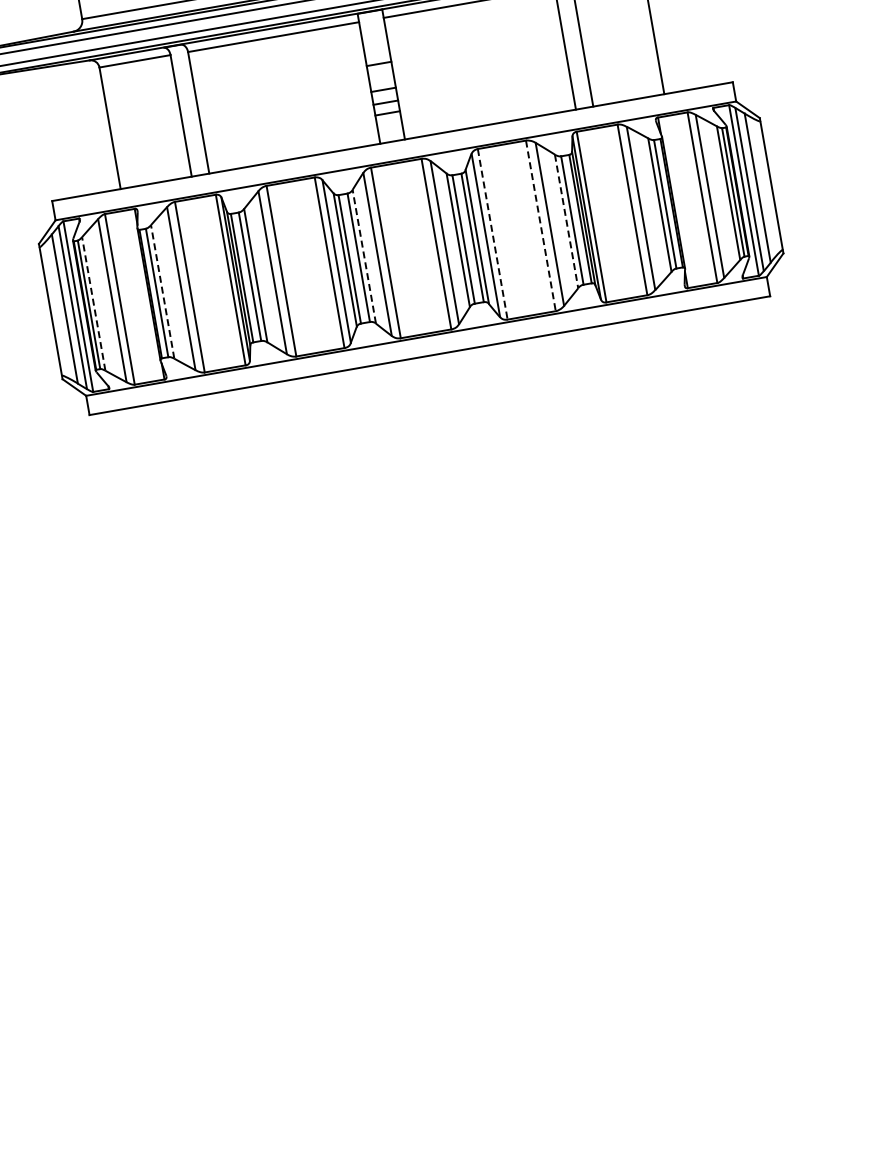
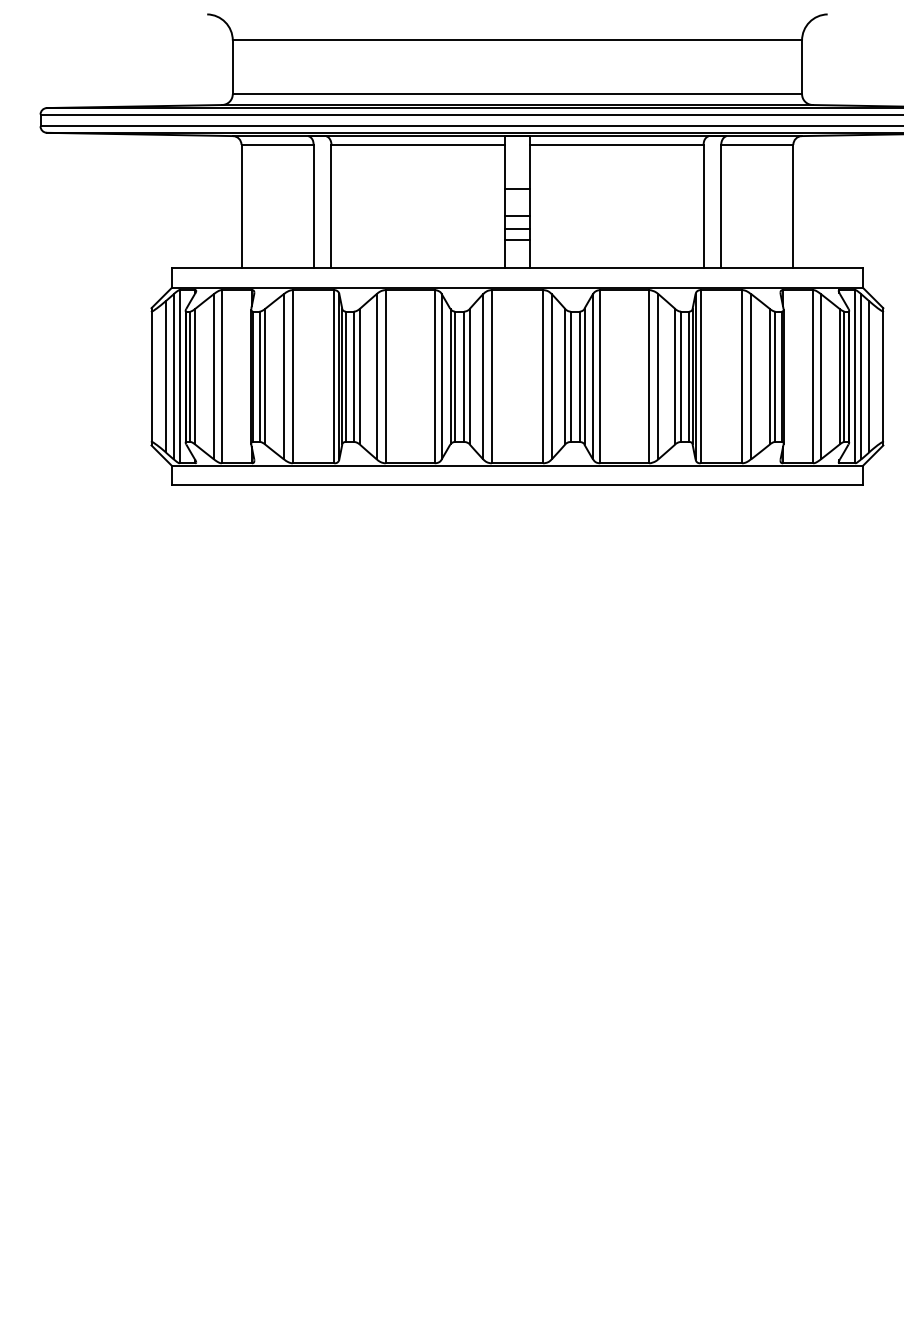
line: (566, 221) -> (675, 376), dashed -> solid
line: (541, 225) -> (649, 376), dashed -> solid
line: (492, 234) -> (600, 376), dashed -> solid
line: (363, 256) -> (469, 376), dashed -> solid
line: (162, 291) -> (265, 376), dashed -> solid
line: (94, 303) -> (195, 376), dashed -> solid

